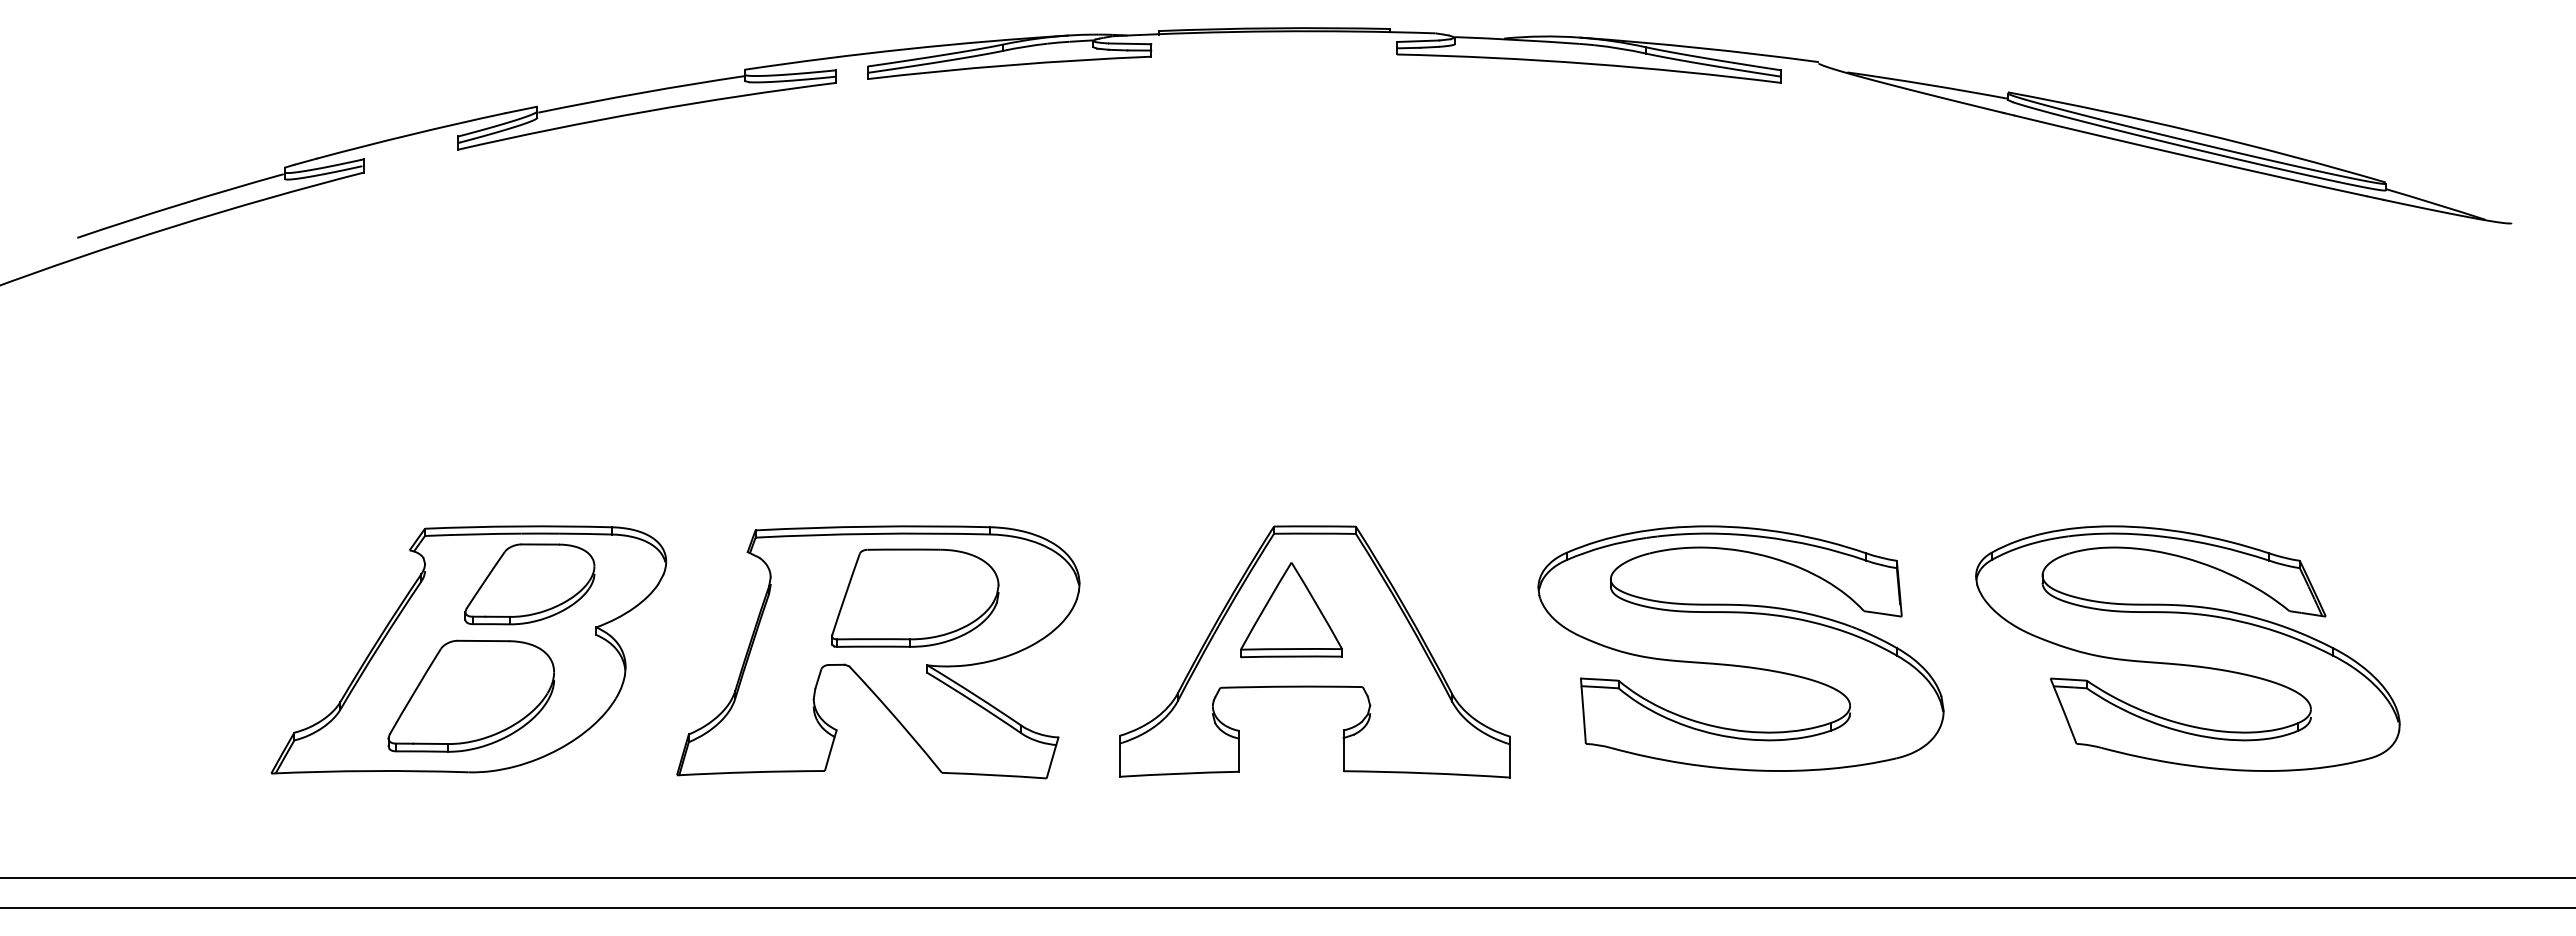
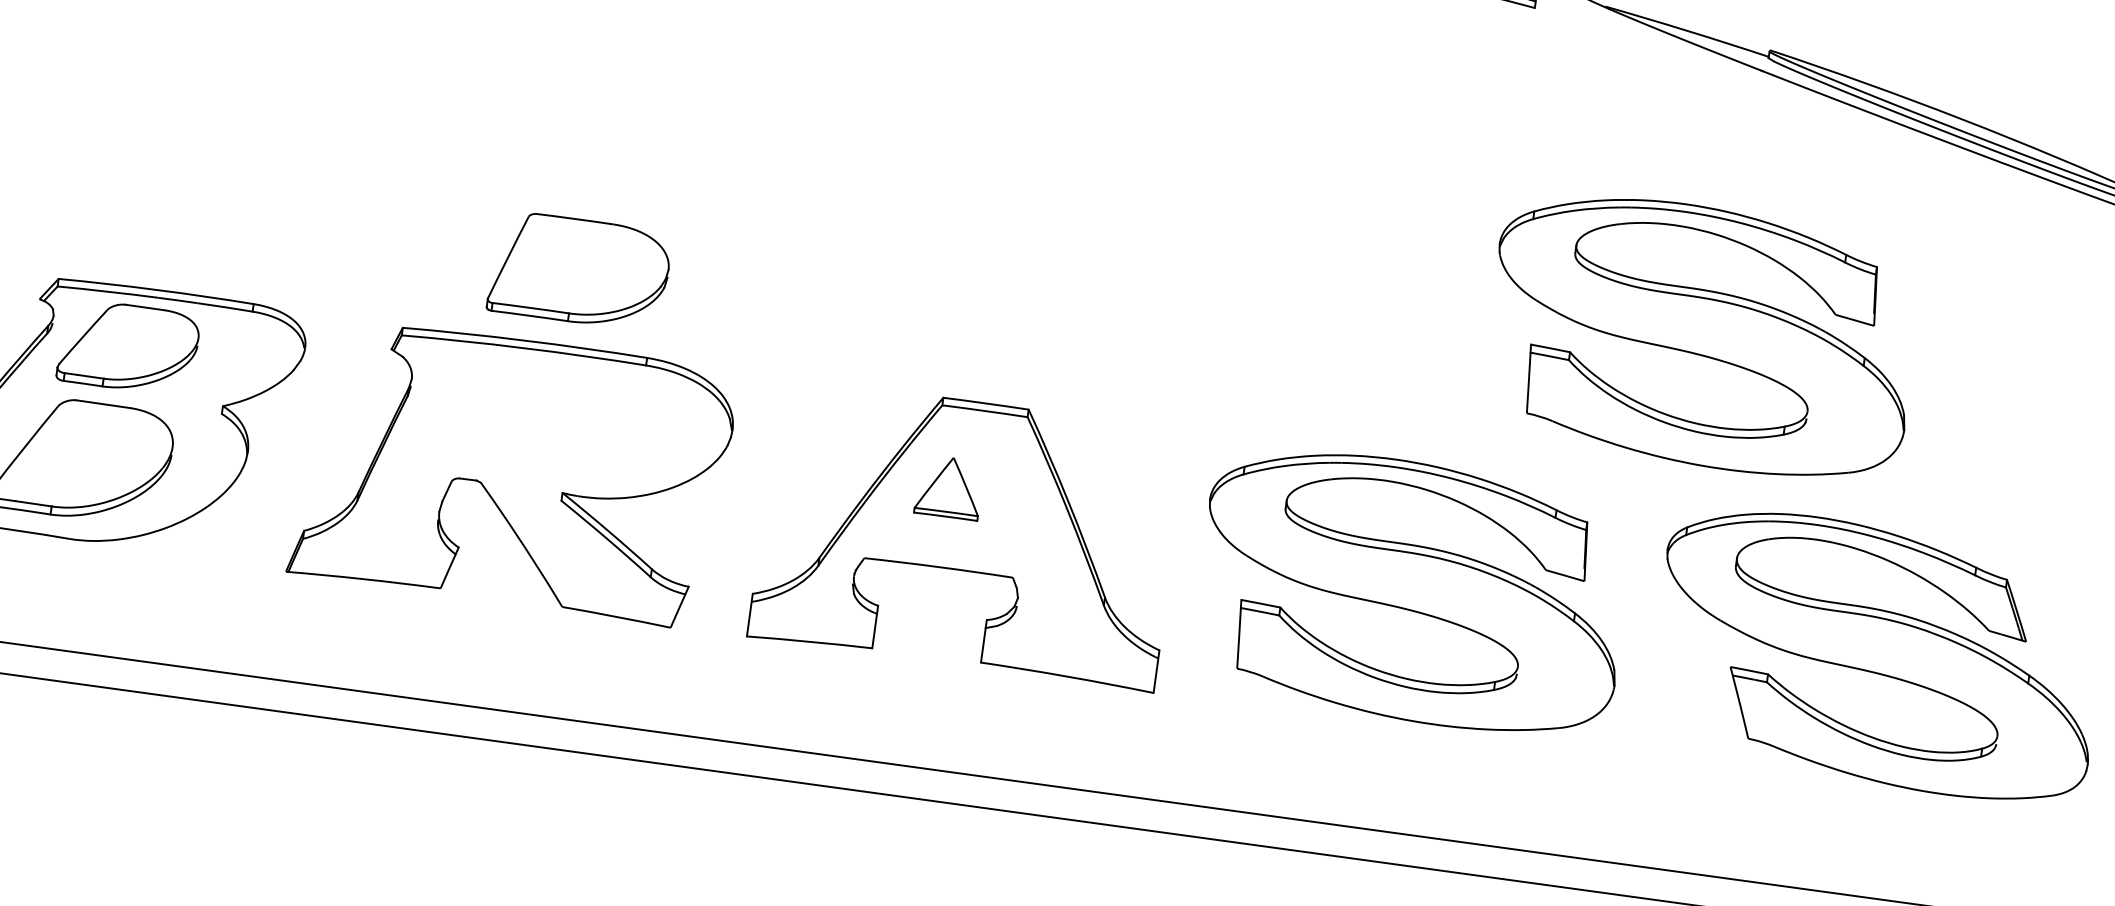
part: (1980, 370) -> (1701, 336), added
part: (529, 584) -> (128, 347), moved
part: (915, 597) -> (580, 270), moved
part: (1291, 610) -> (949, 487), size x0.6

